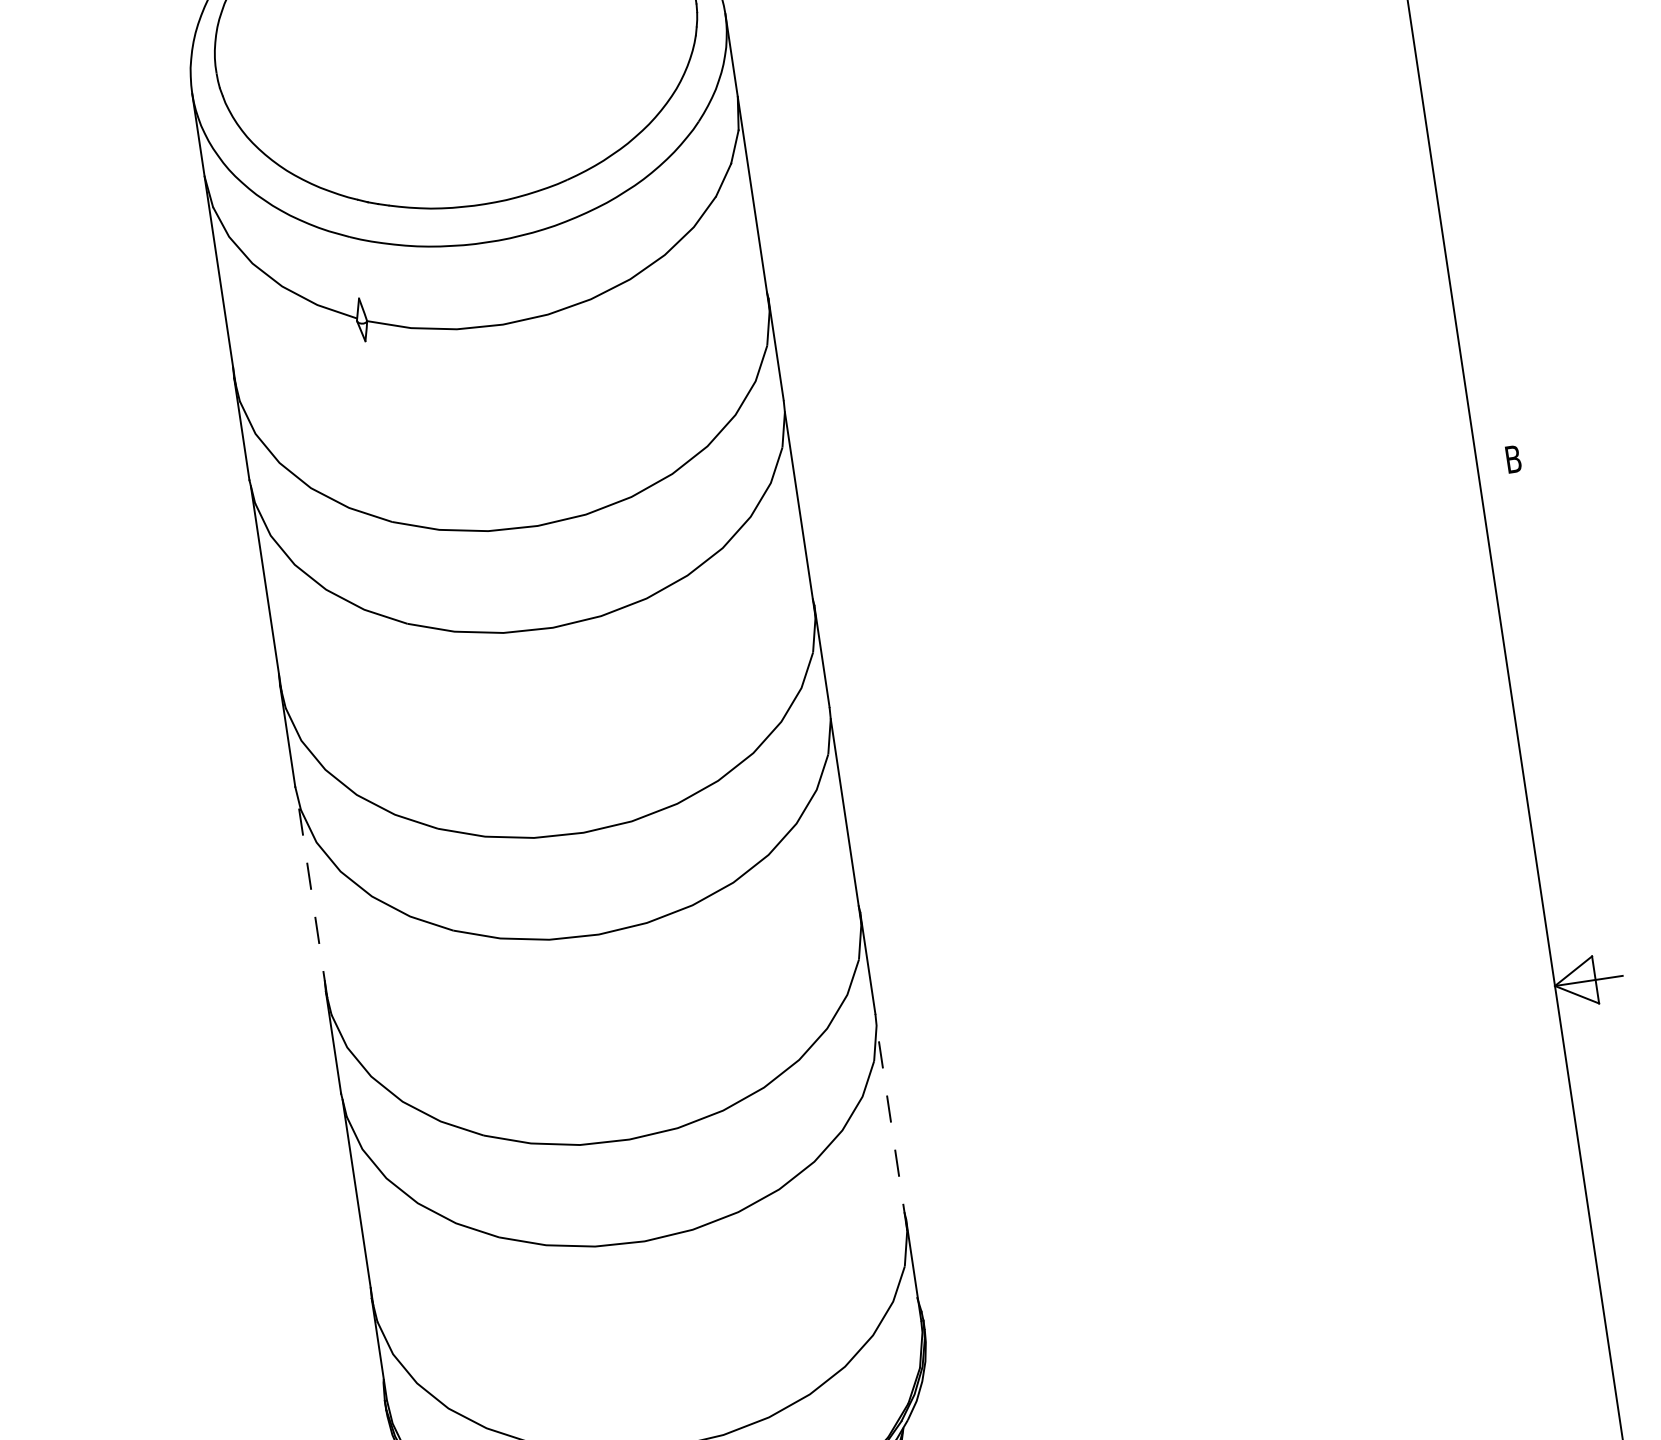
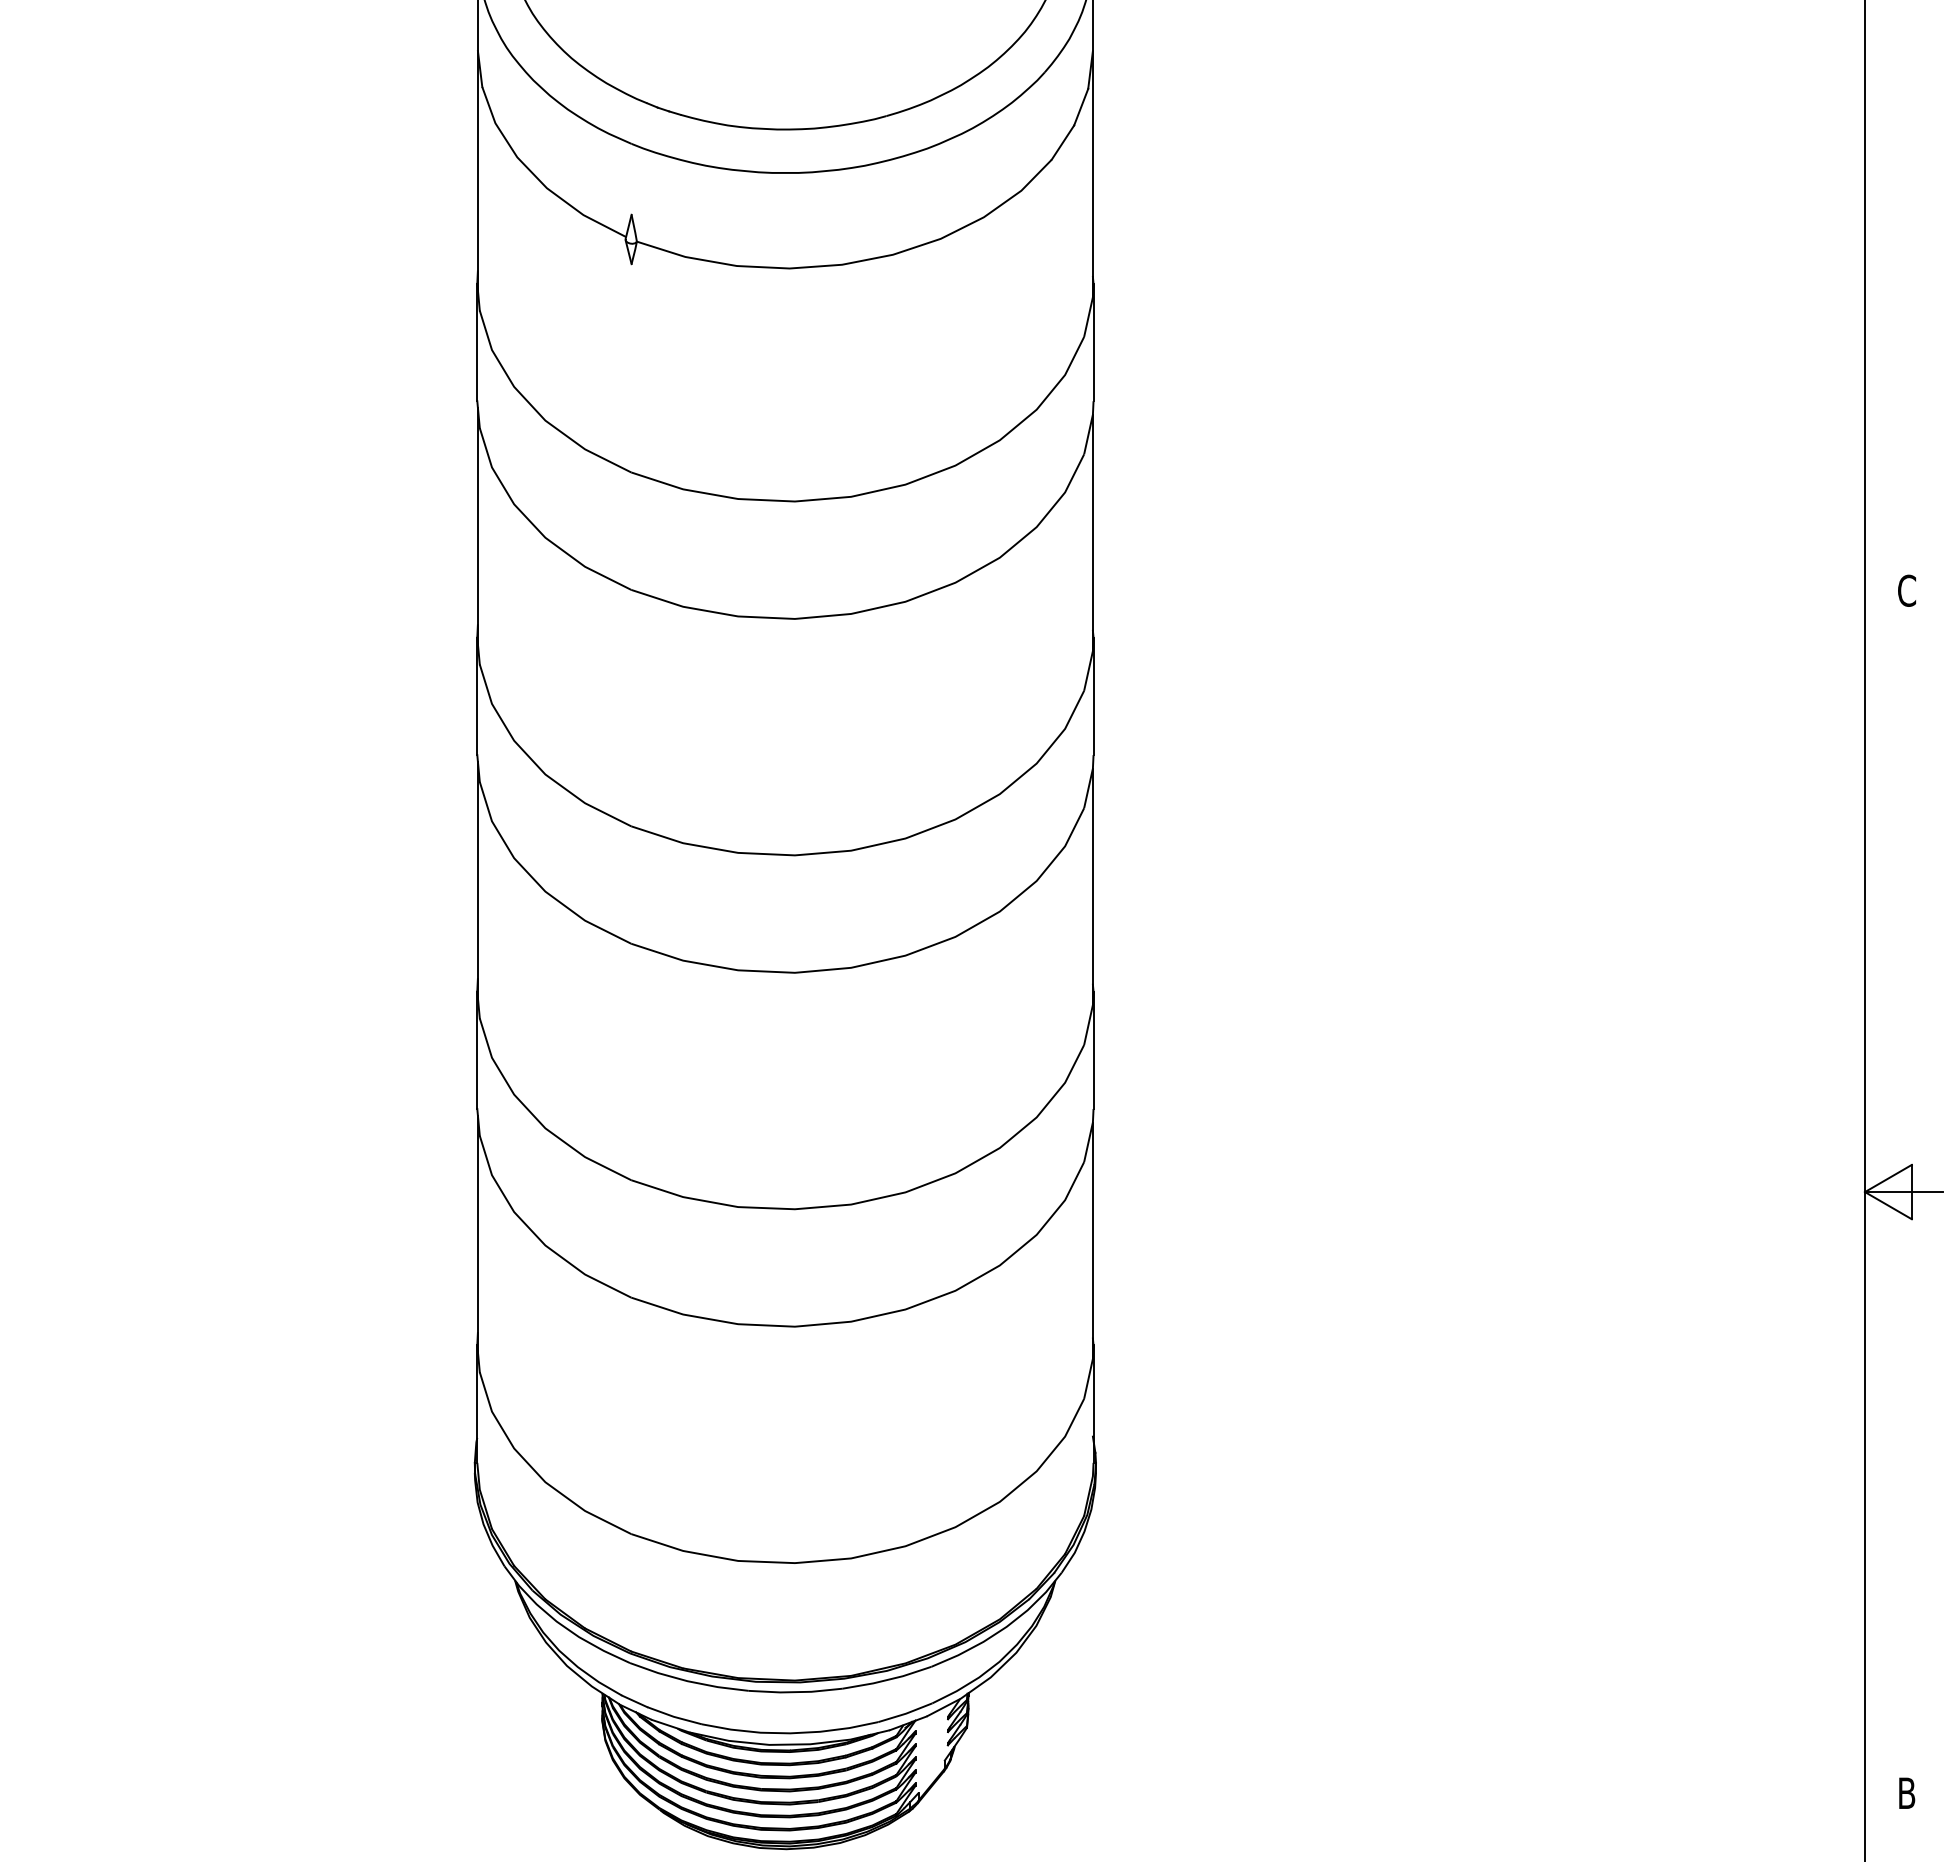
text: (1513, 458) -> (1907, 590), B -> C
line: (311, 895) -> (477, 880), dashed -> solid
line: (891, 1128) -> (1092, 1240), dashed -> solid

